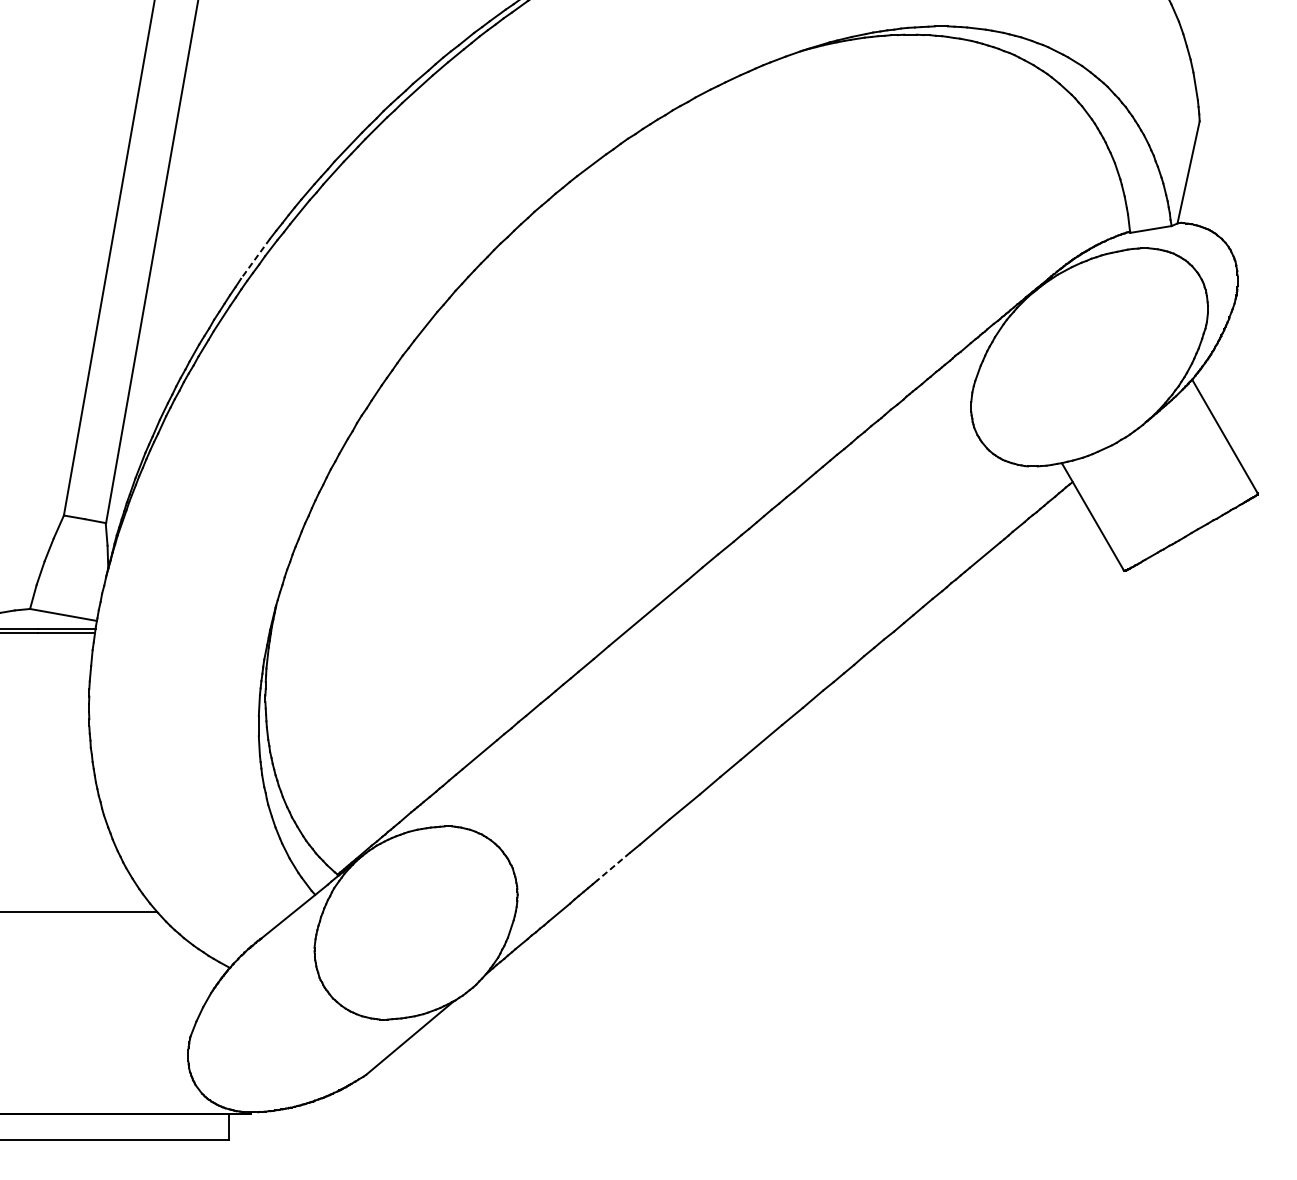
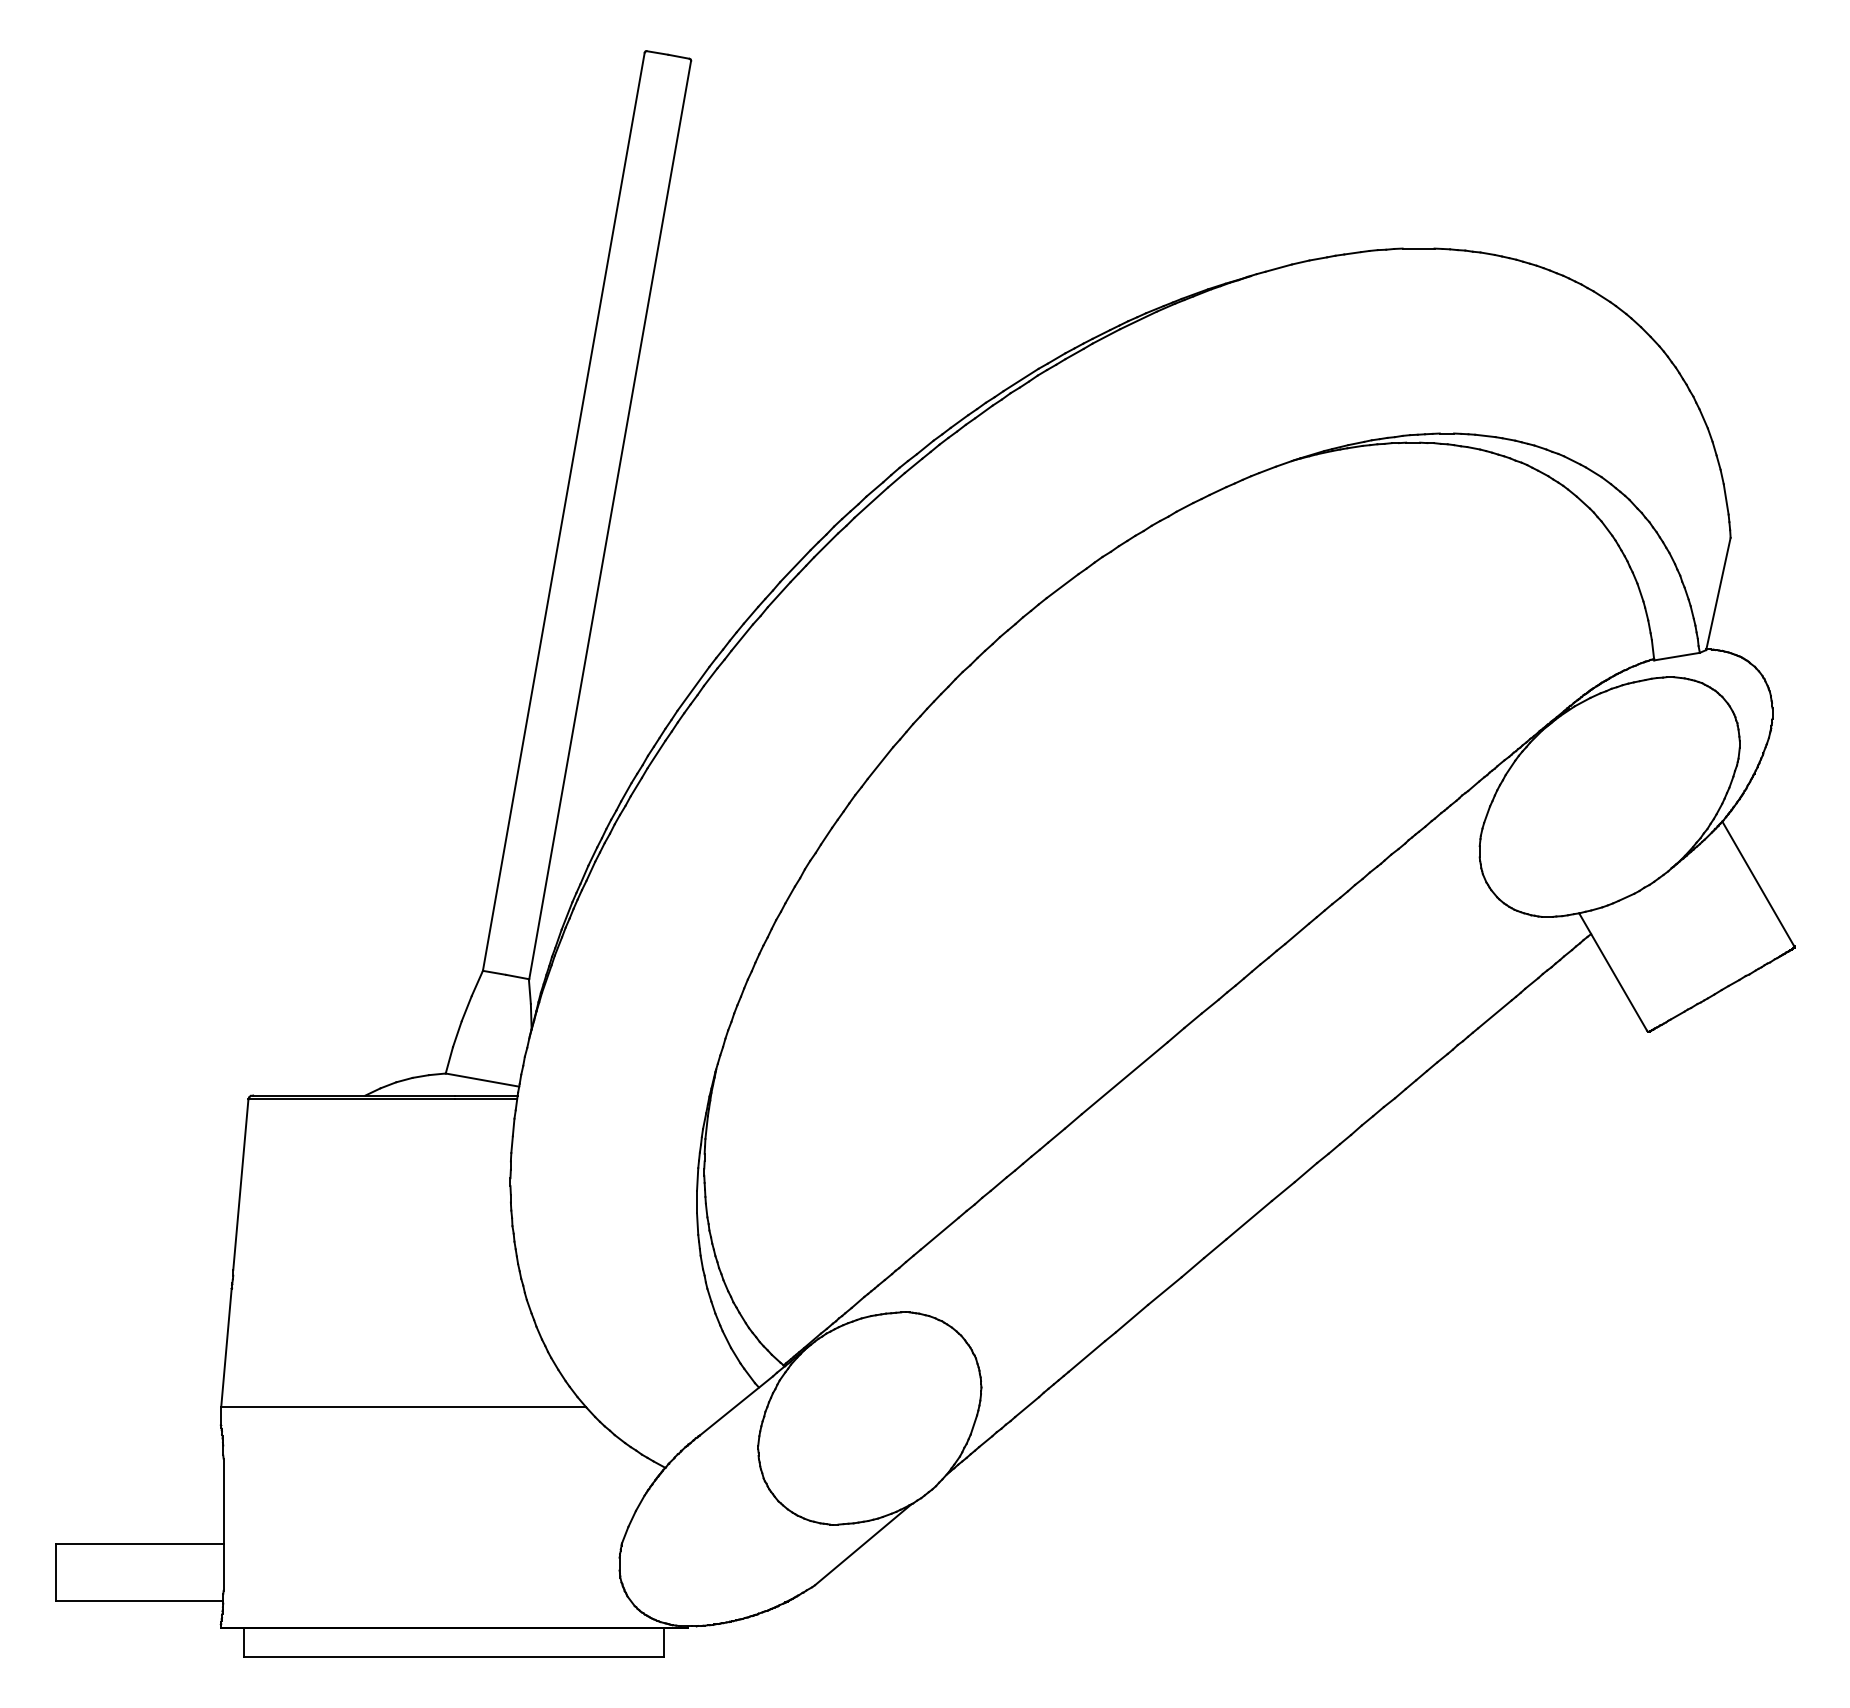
line: (255, 259) -> (693, 689), dashed -> solid
line: (613, 866) -> (1086, 1356), dashed -> solid

